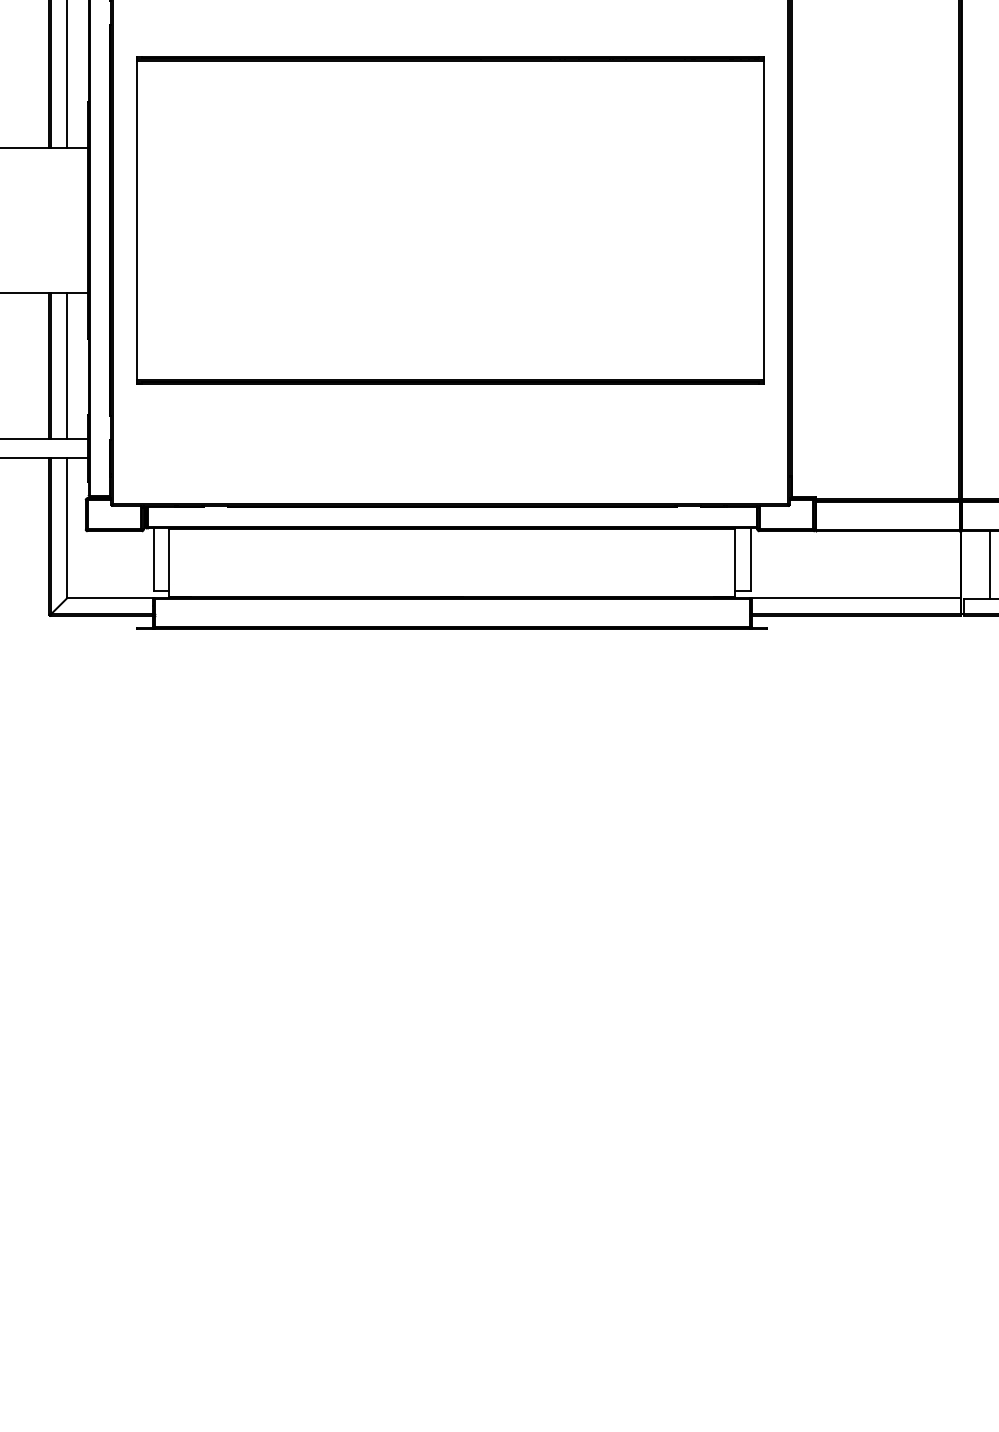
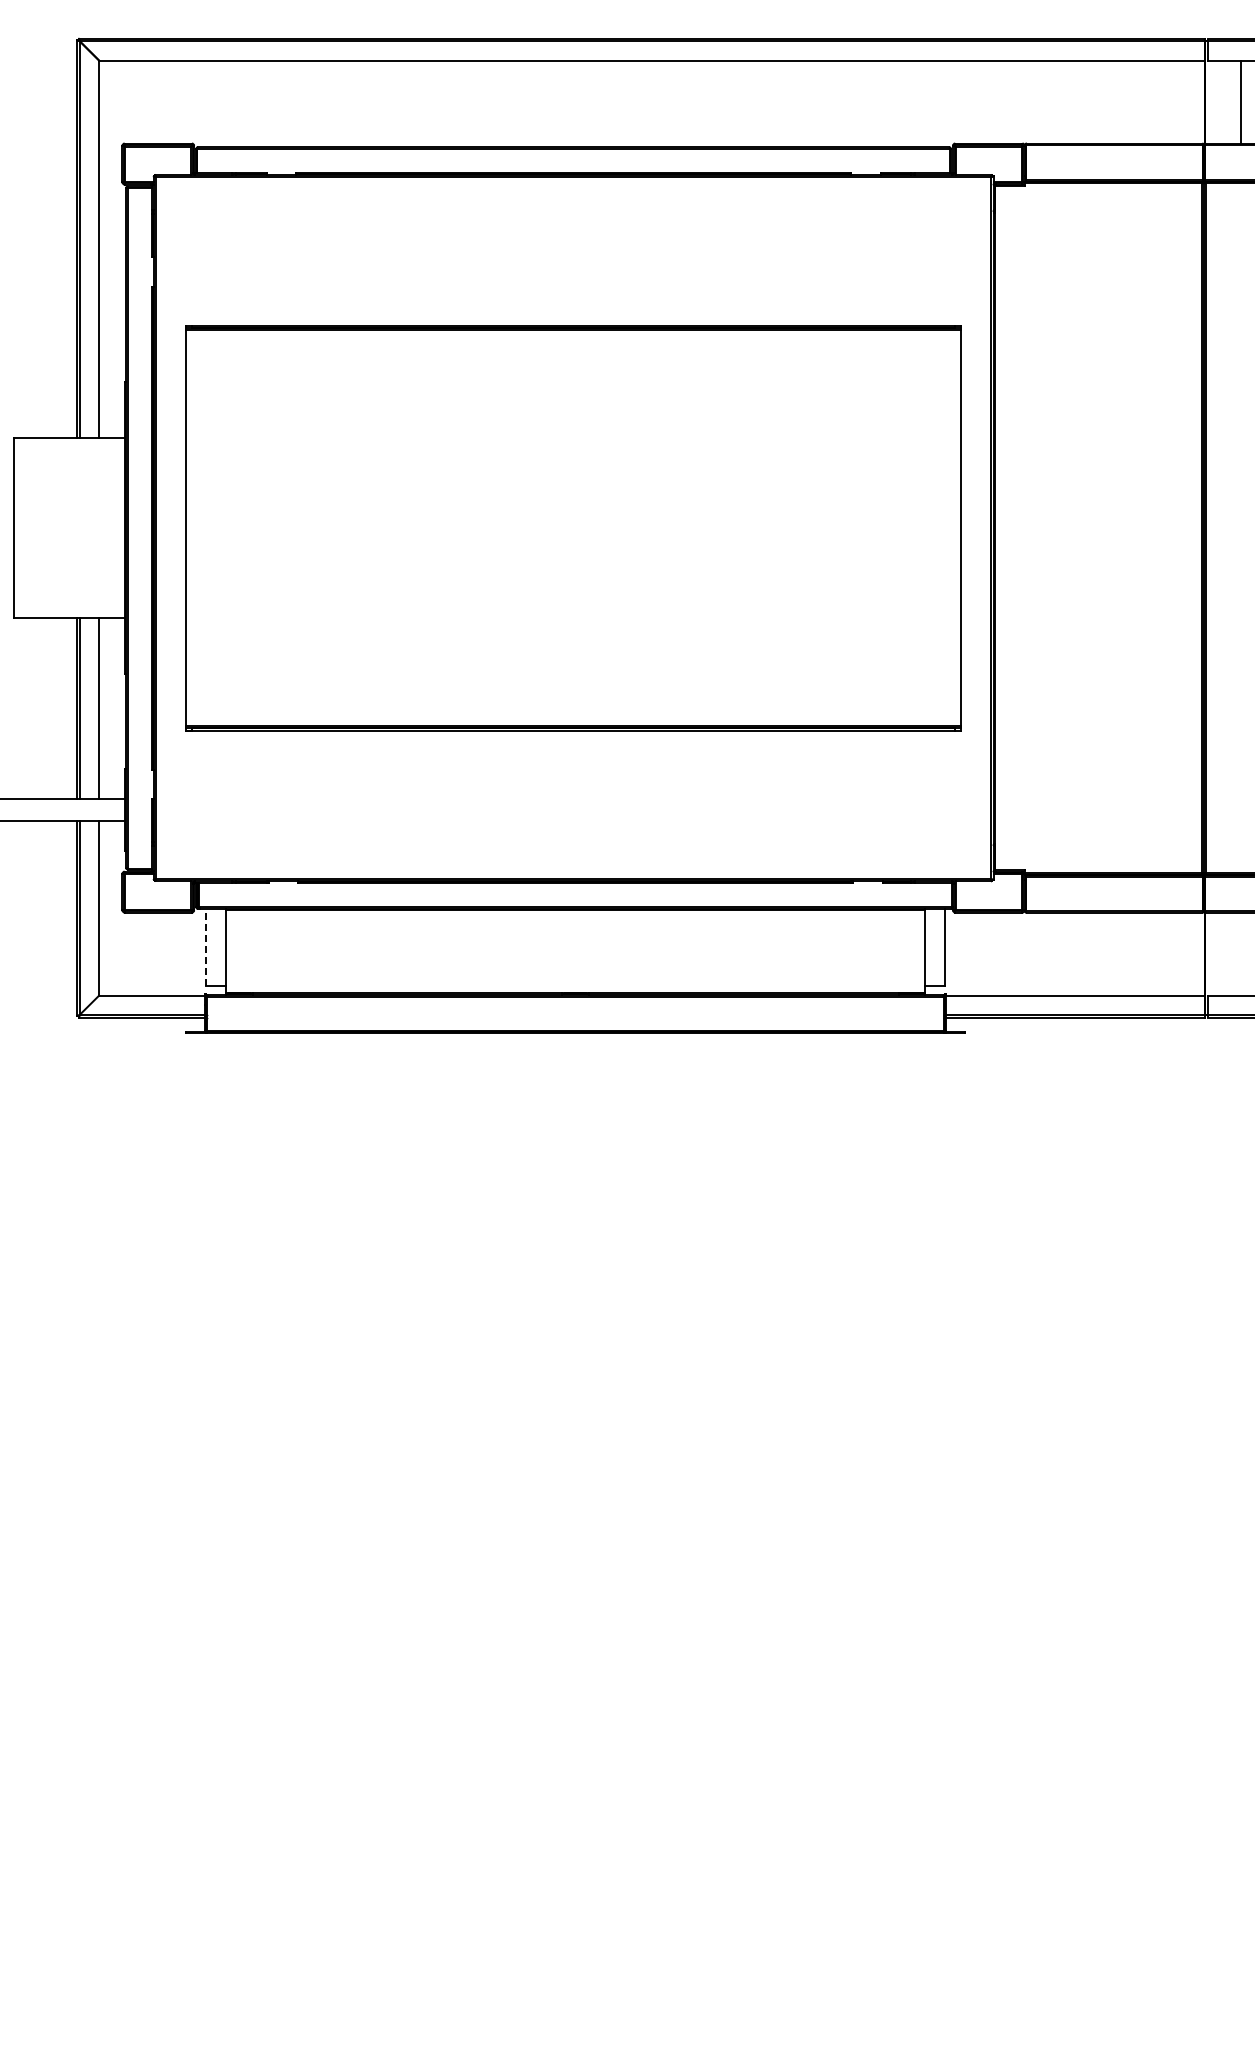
line: (153, 558) -> (206, 946), solid -> dashed
line: (990, 564) -> (1240, 953), removed

